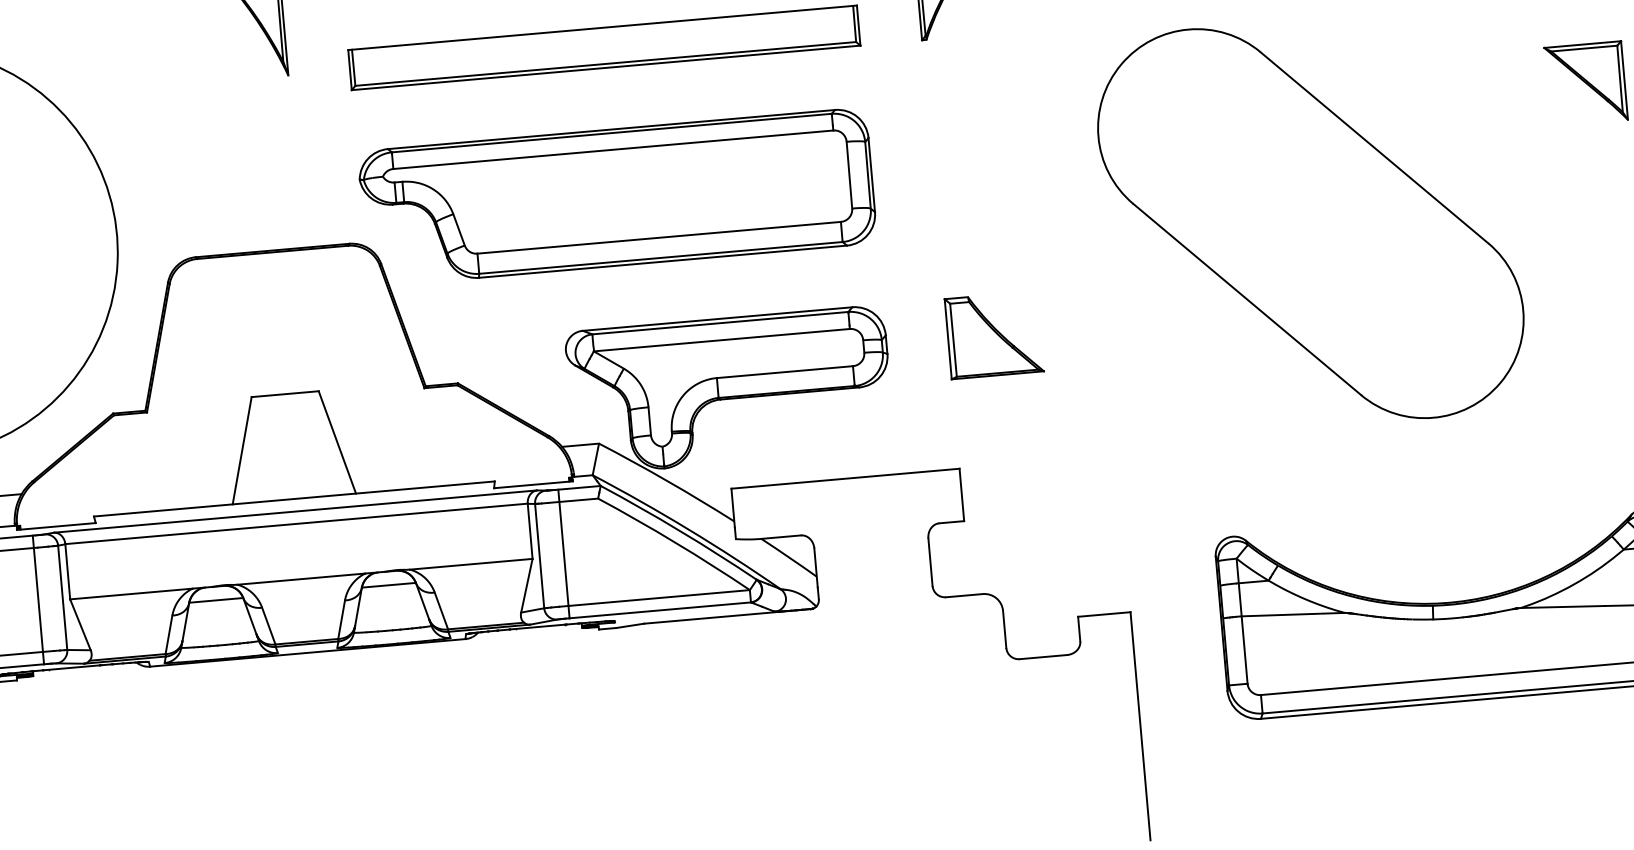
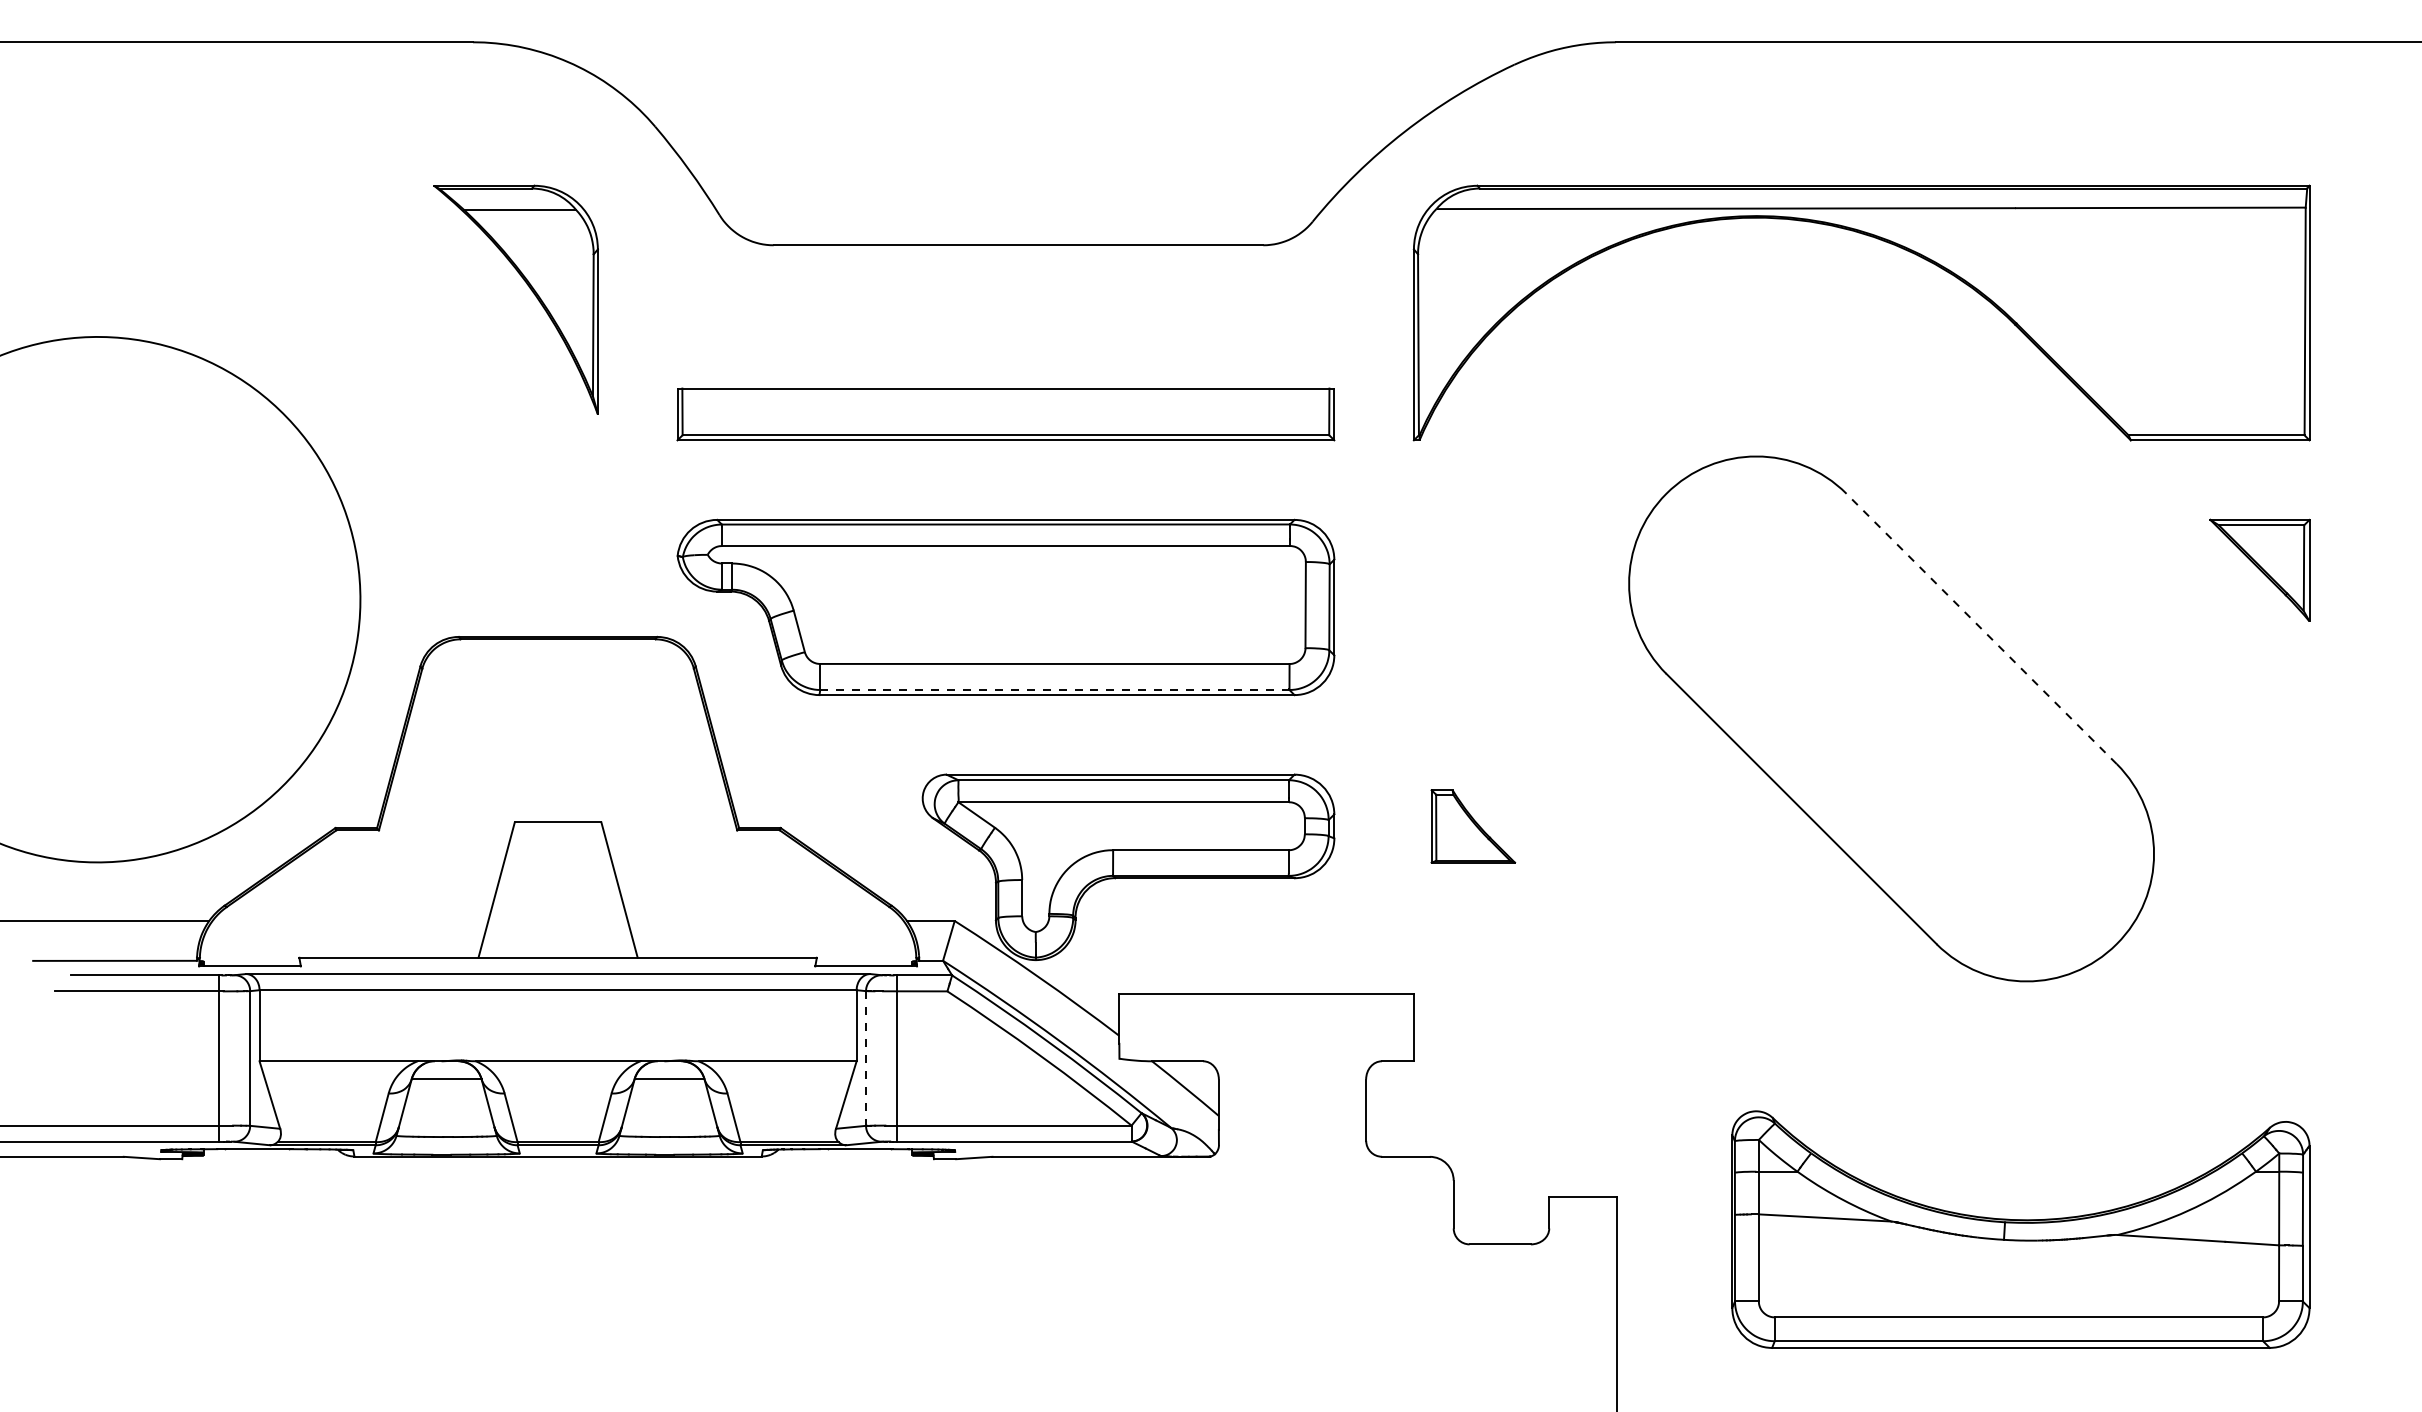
line: (1374, 147) -> (1981, 628), solid -> dashed
line: (660, 257) -> (1054, 689), solid -> dashed
part: (993, 335) -> (1472, 826), size x0.7
line: (540, 556) -> (866, 1059), solid -> dashed

